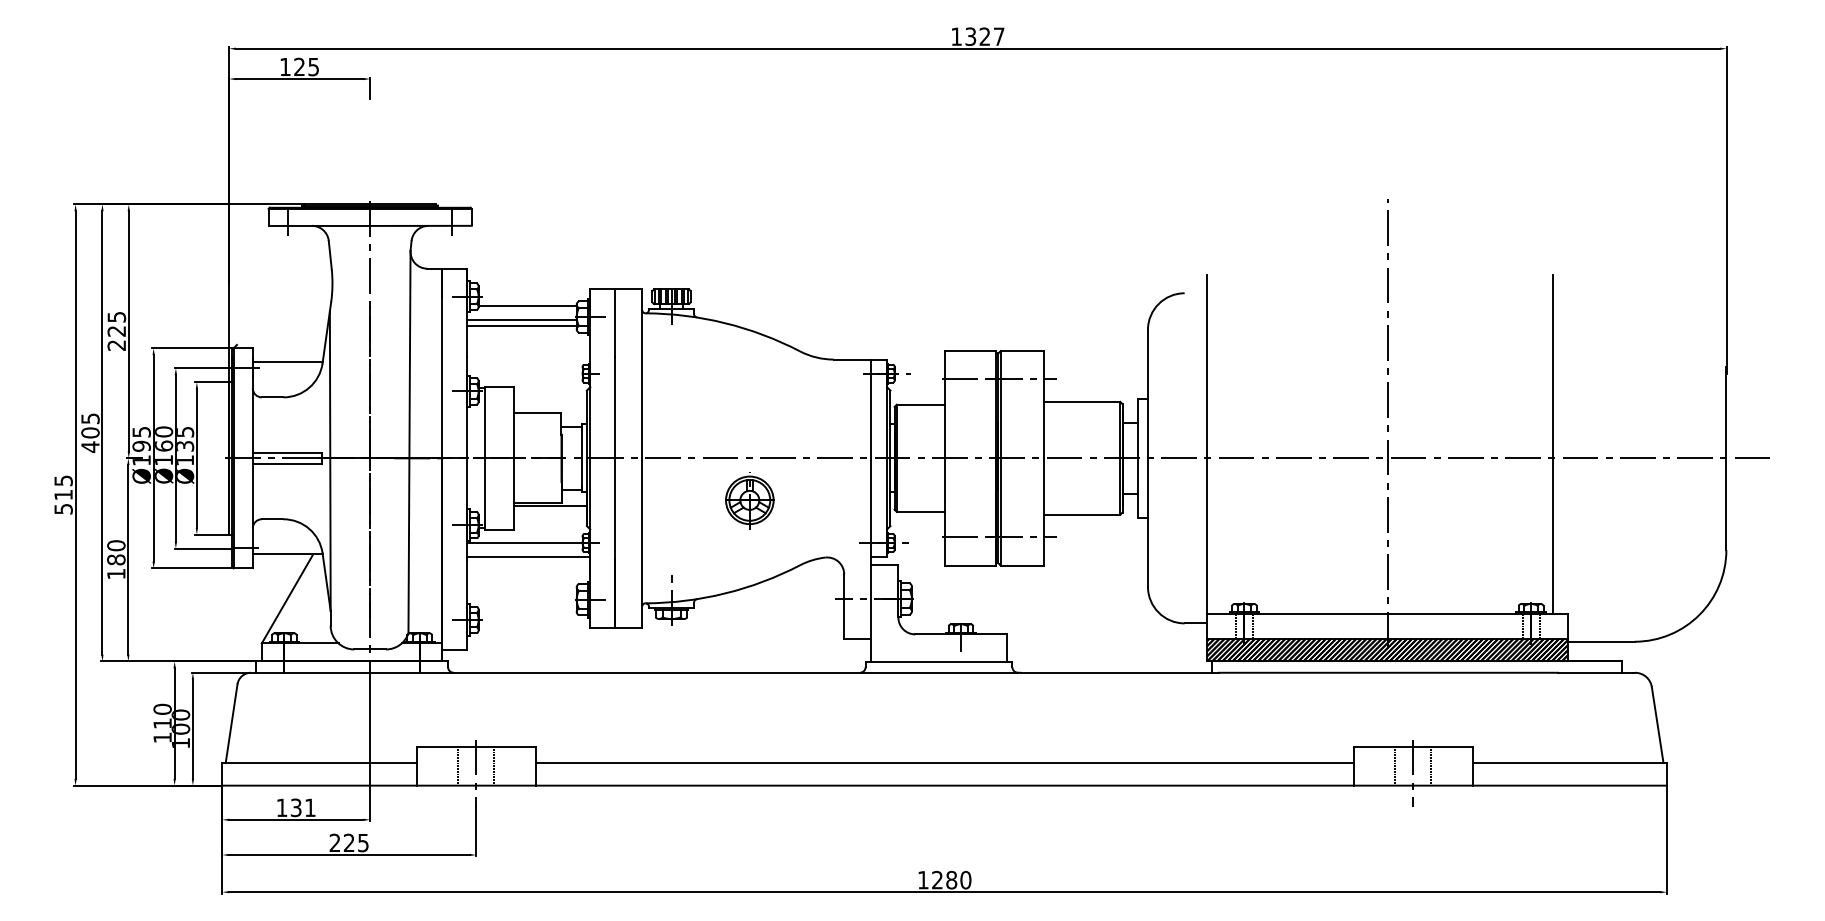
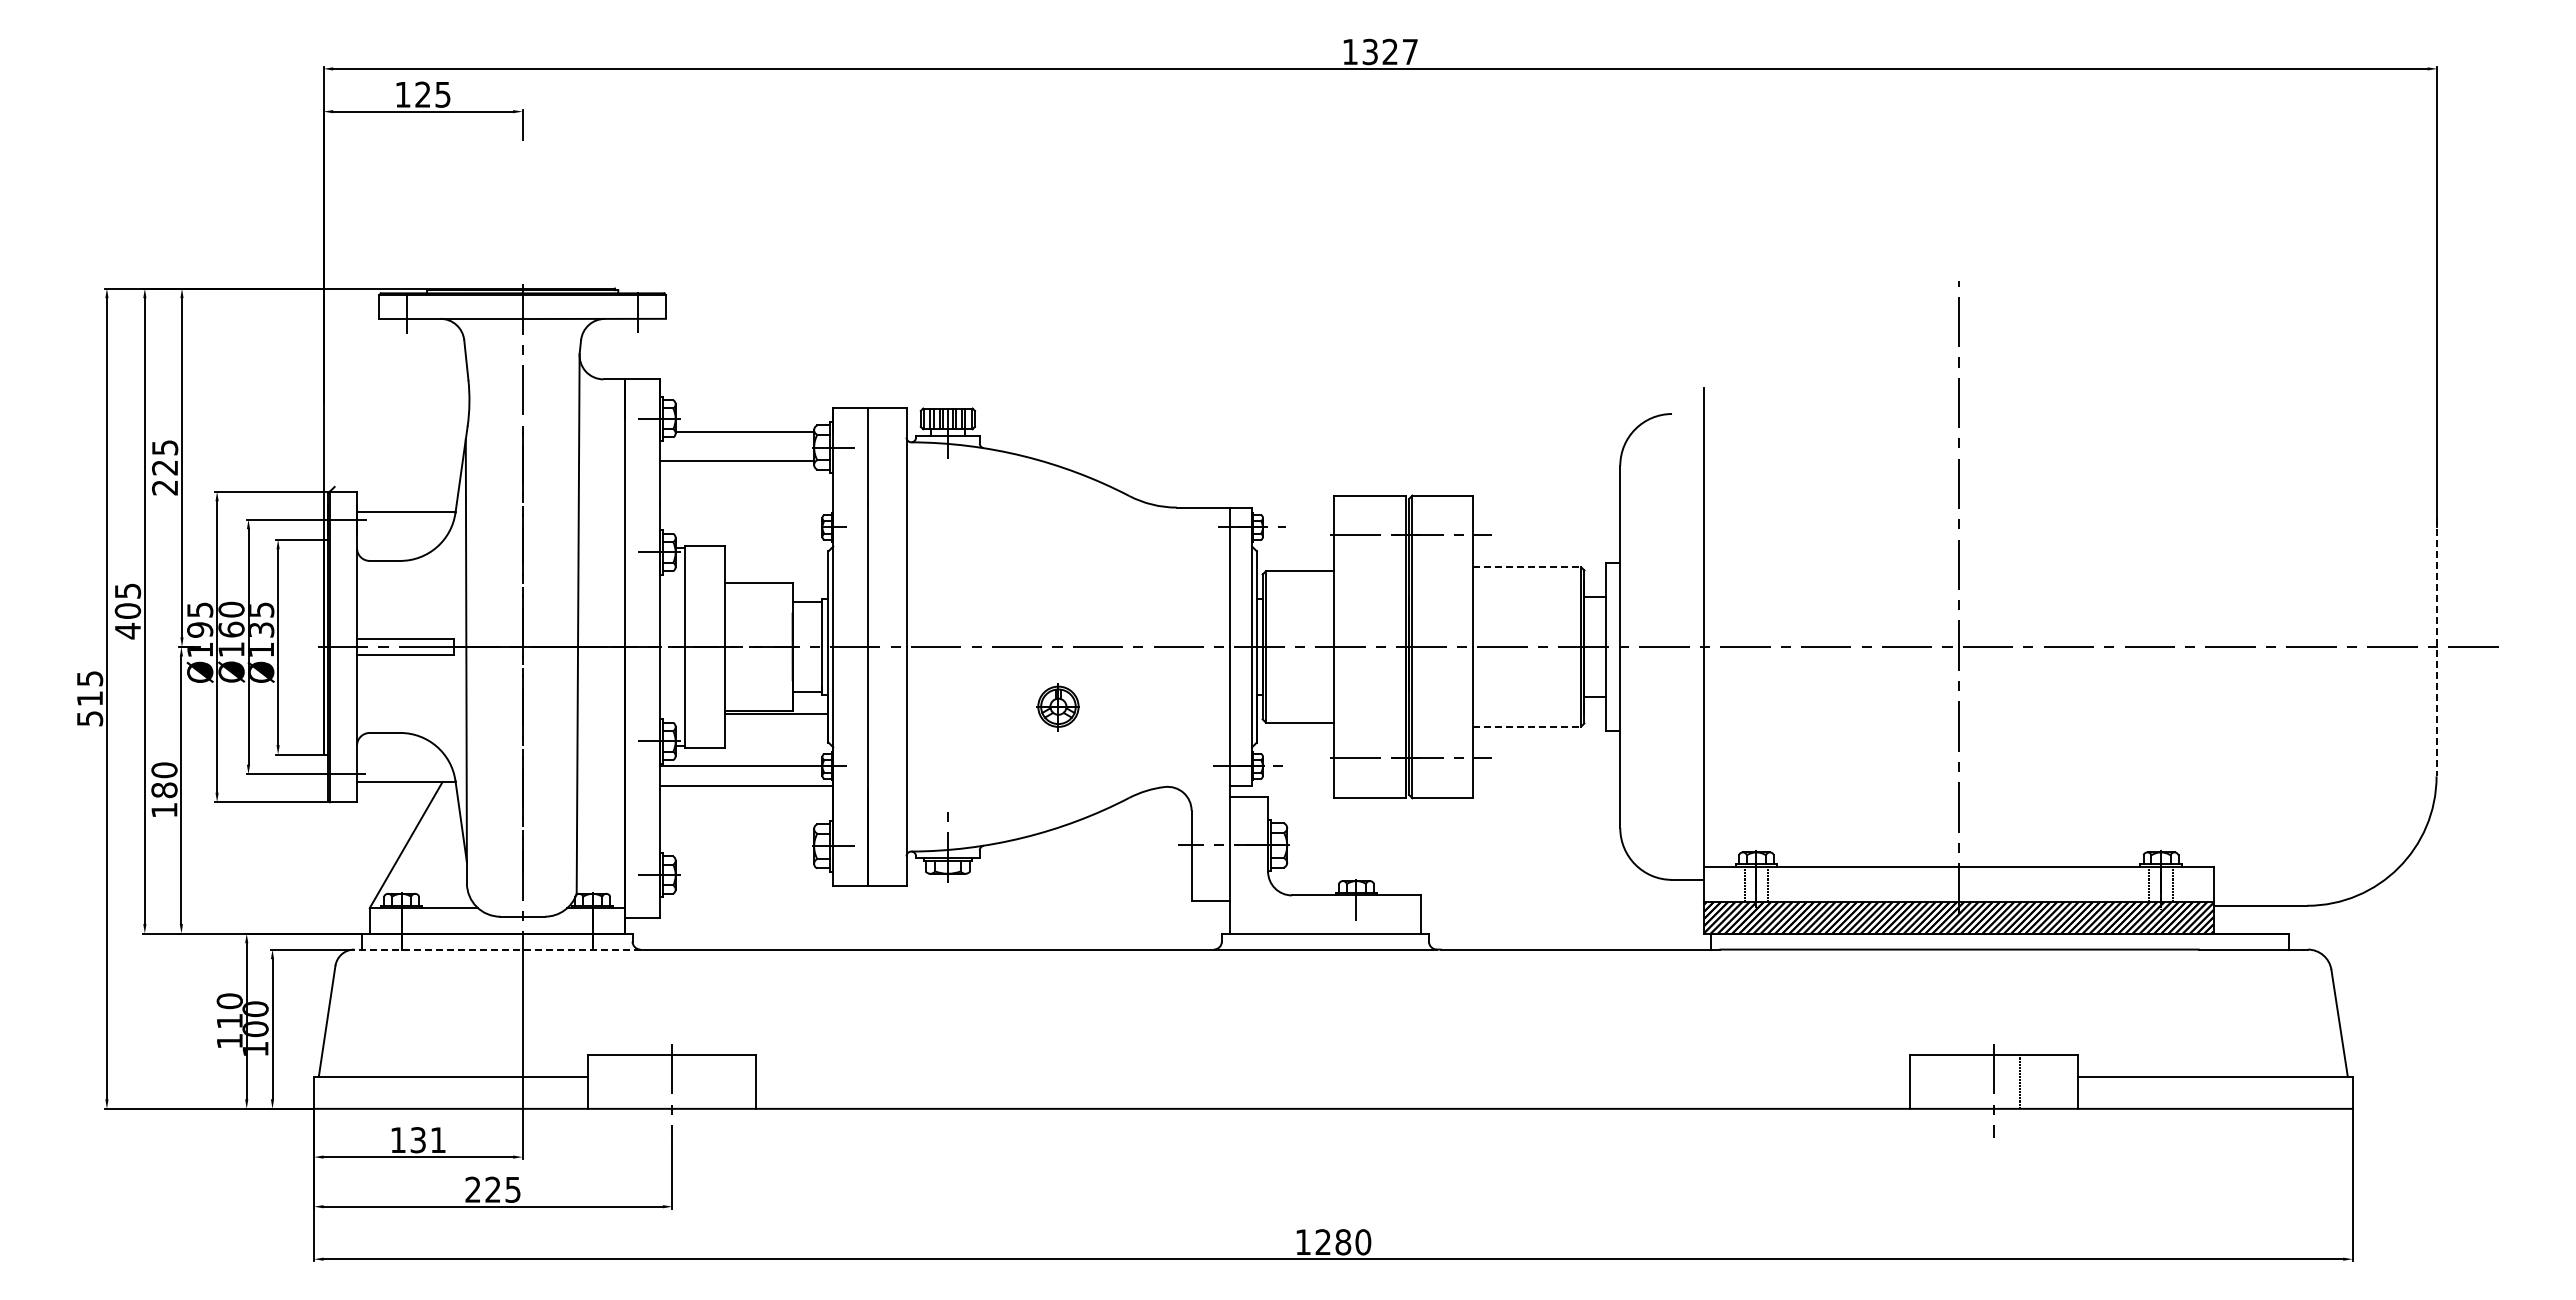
line: (521, 319) -> (736, 451), removed
line: (1082, 402) -> (1527, 567), solid -> dashed
line: (1553, 444) -> (2192, 627), removed
line: (1726, 458) -> (2436, 647), solid -> dashed
part: (749, 501) -> (1058, 707), size x0.6
line: (1082, 514) -> (1527, 726), solid -> dashed
line: (351, 672) -> (496, 949), solid -> dashed
line: (944, 763) -> (1333, 1077), removed
line: (457, 766) -> (646, 1081), removed
line: (494, 766) -> (697, 1081), removed
line: (1394, 766) -> (1968, 1081), removed

